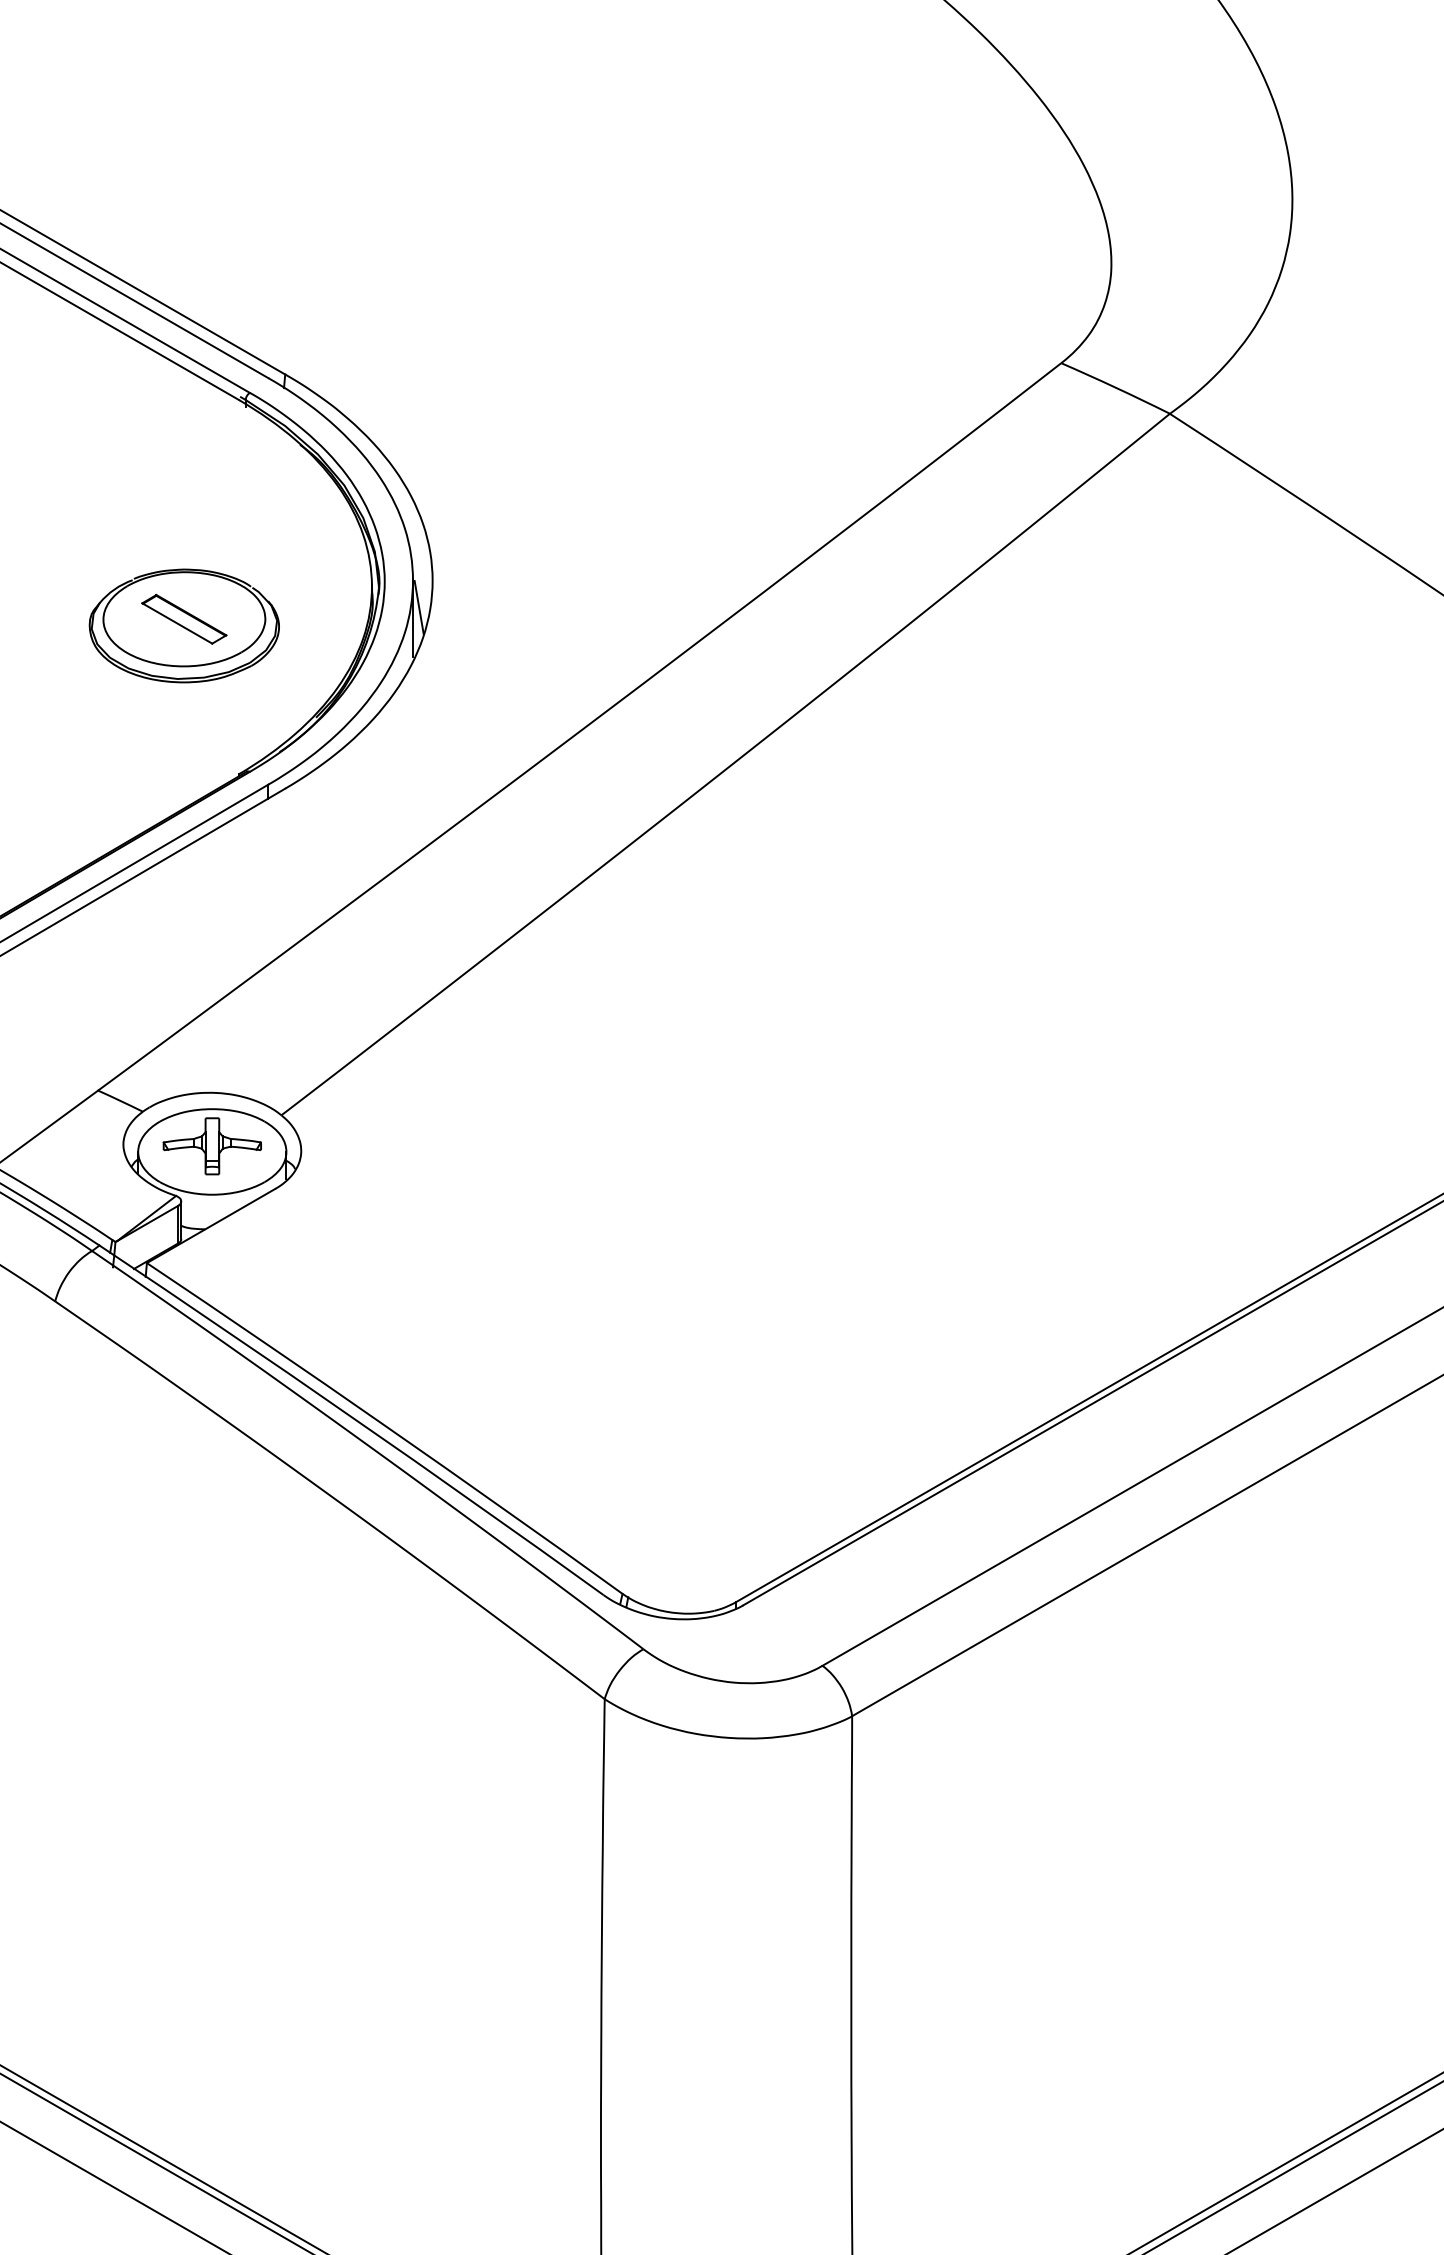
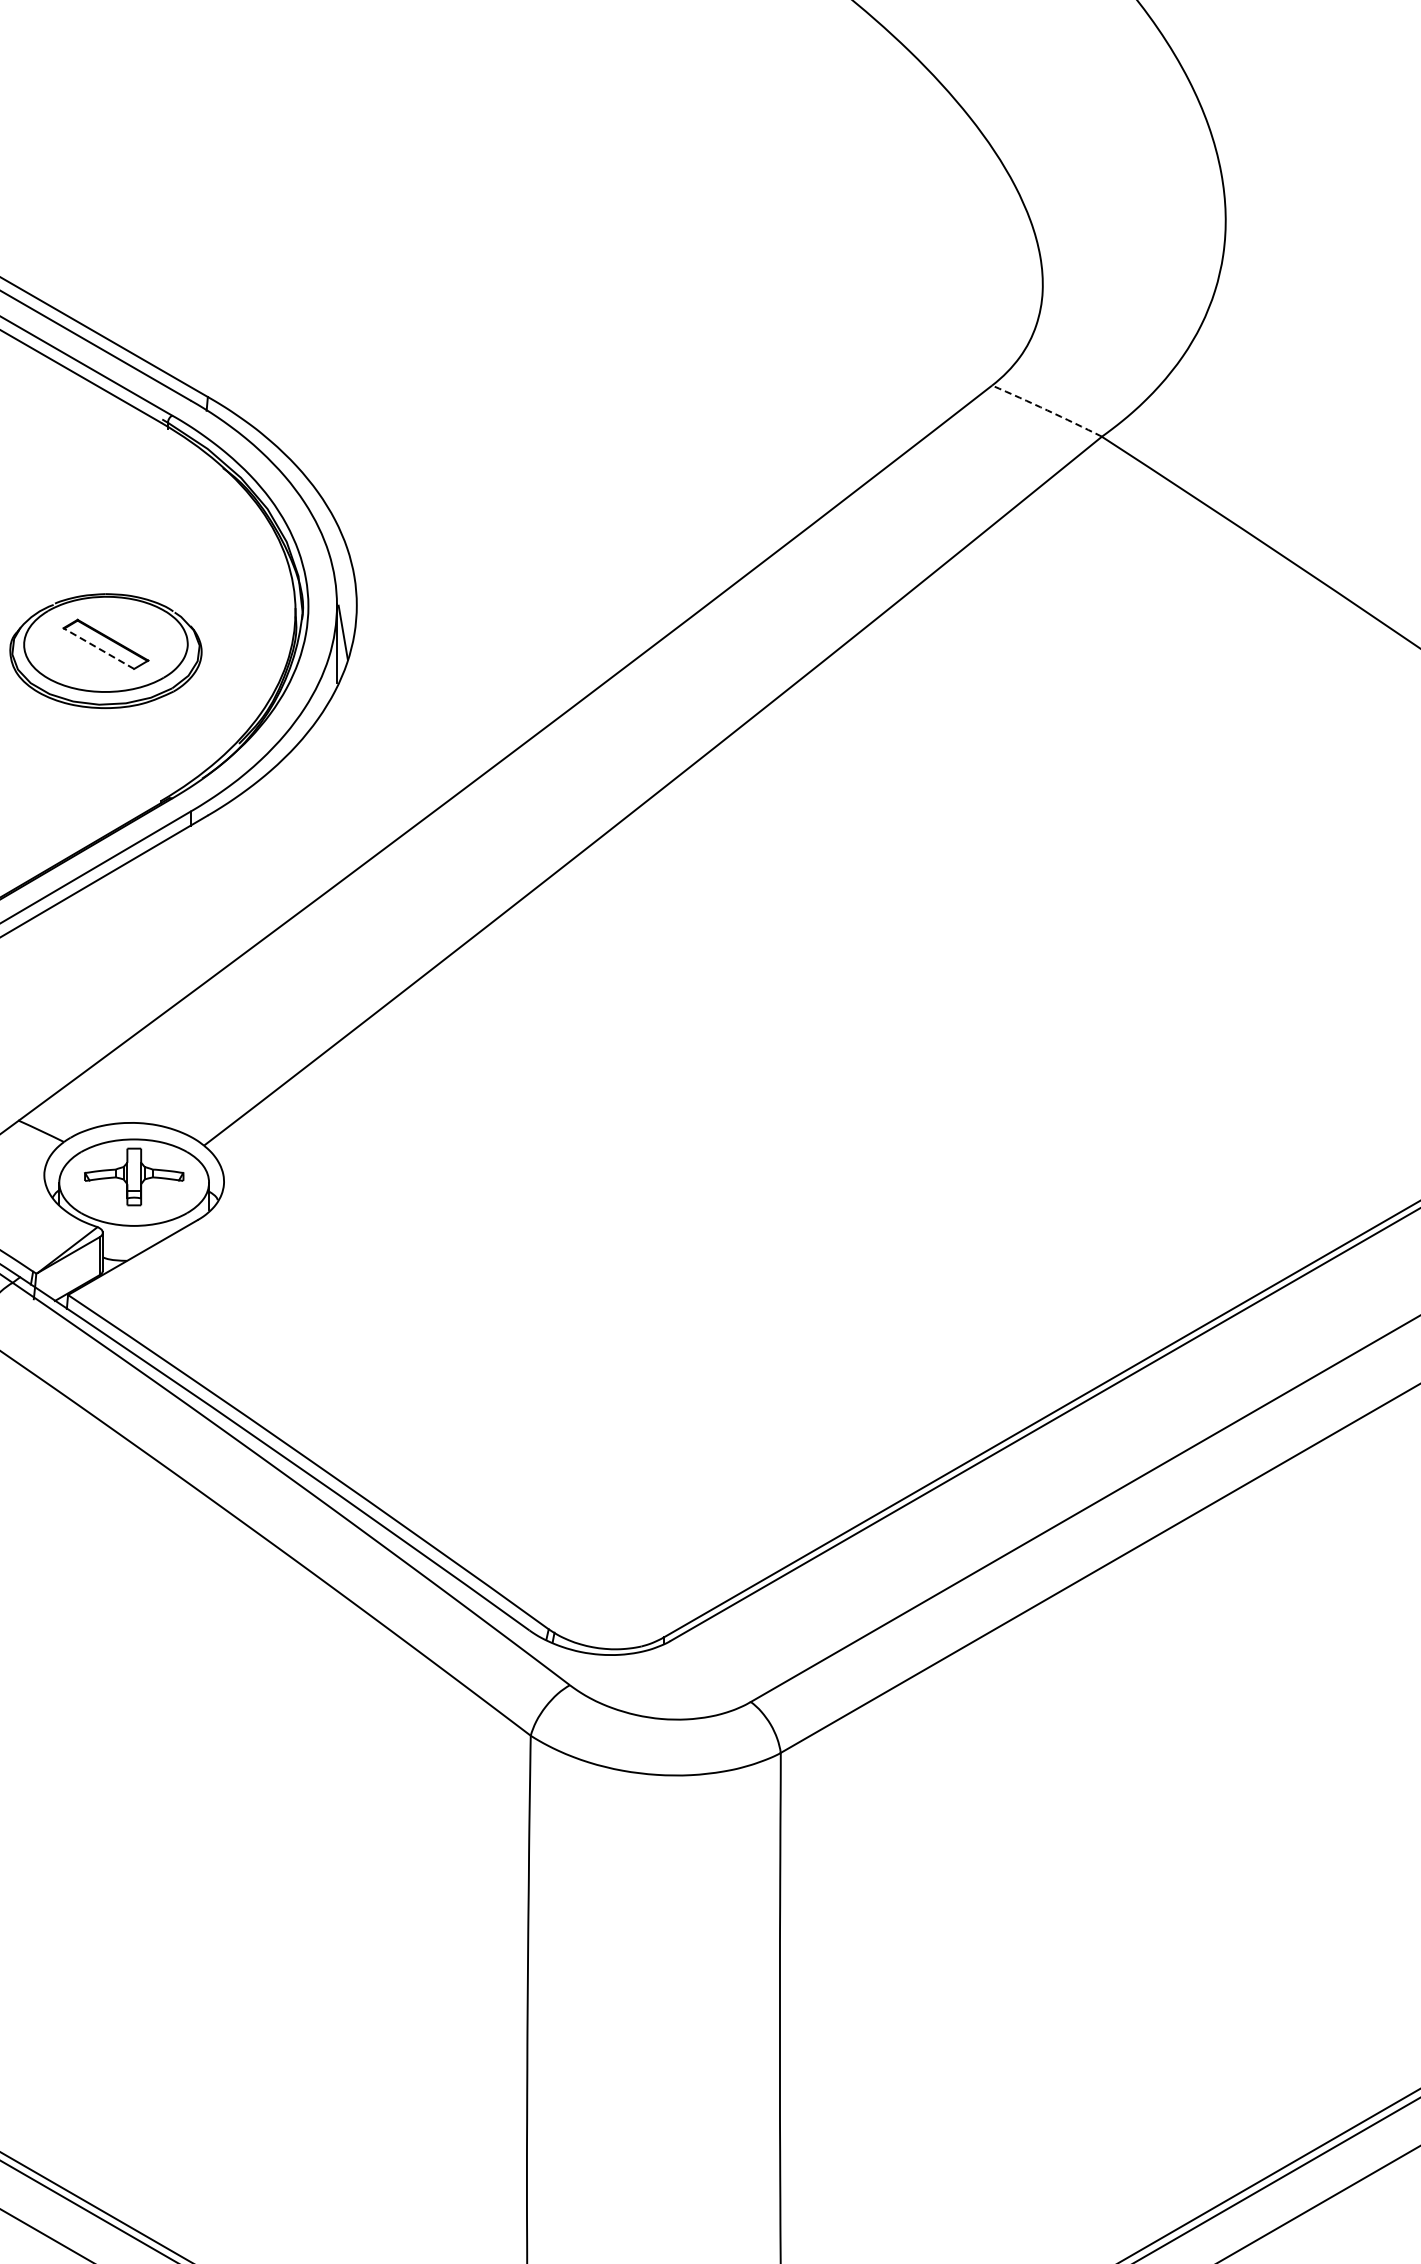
arc: (1115, 387) -> (1046, 410), solid -> dashed
line: (176, 623) -> (97, 648), solid -> dashed

